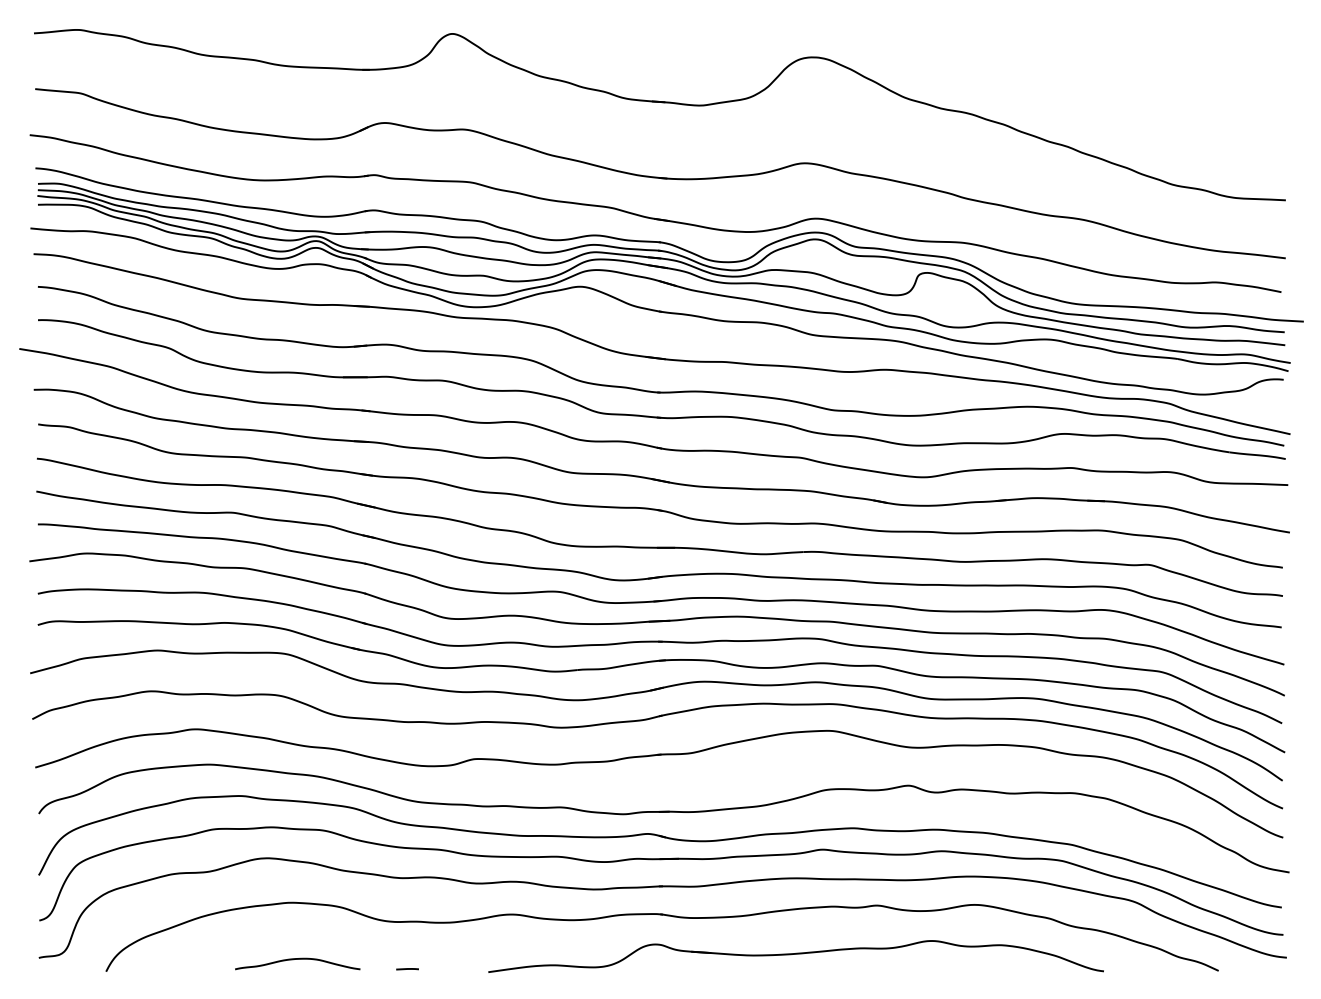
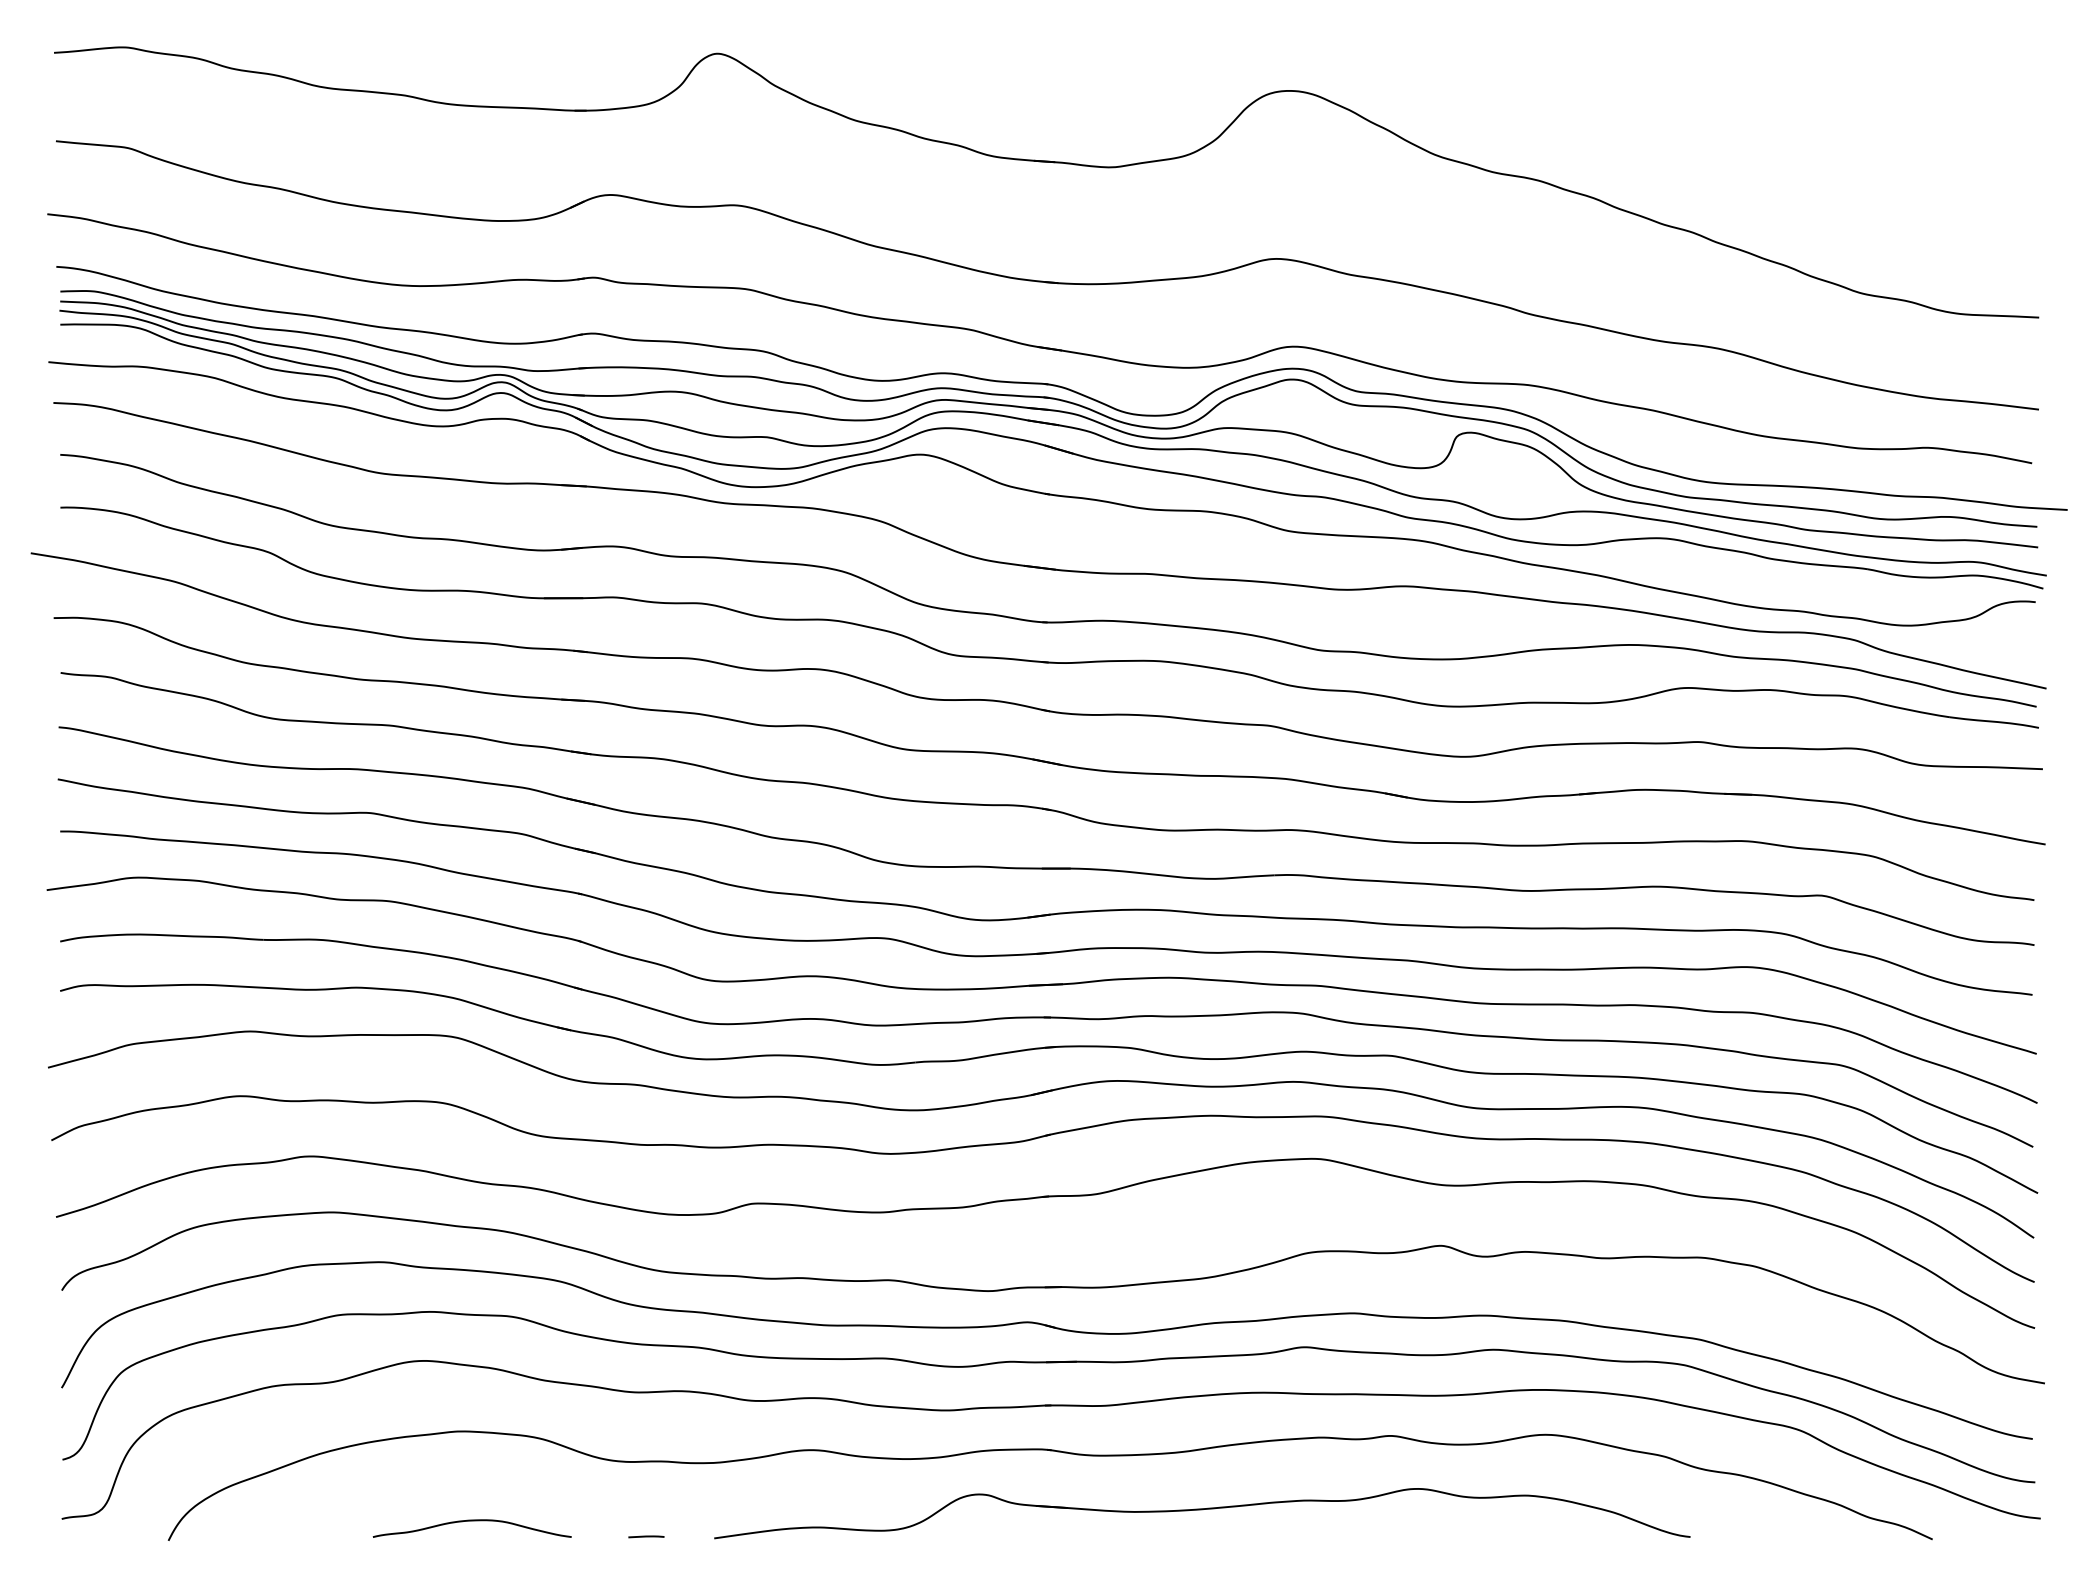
part: (795, 956) -> (1201, 1513), moved

